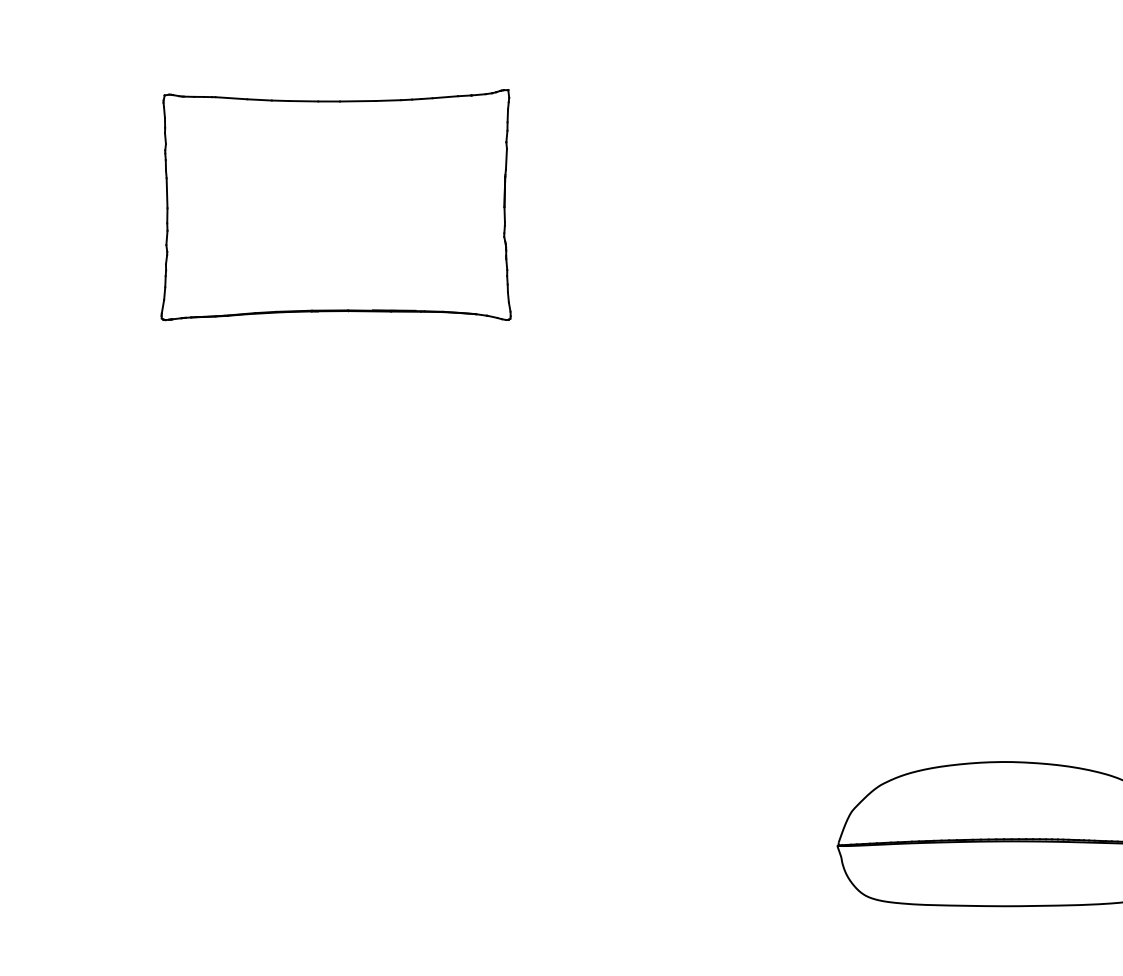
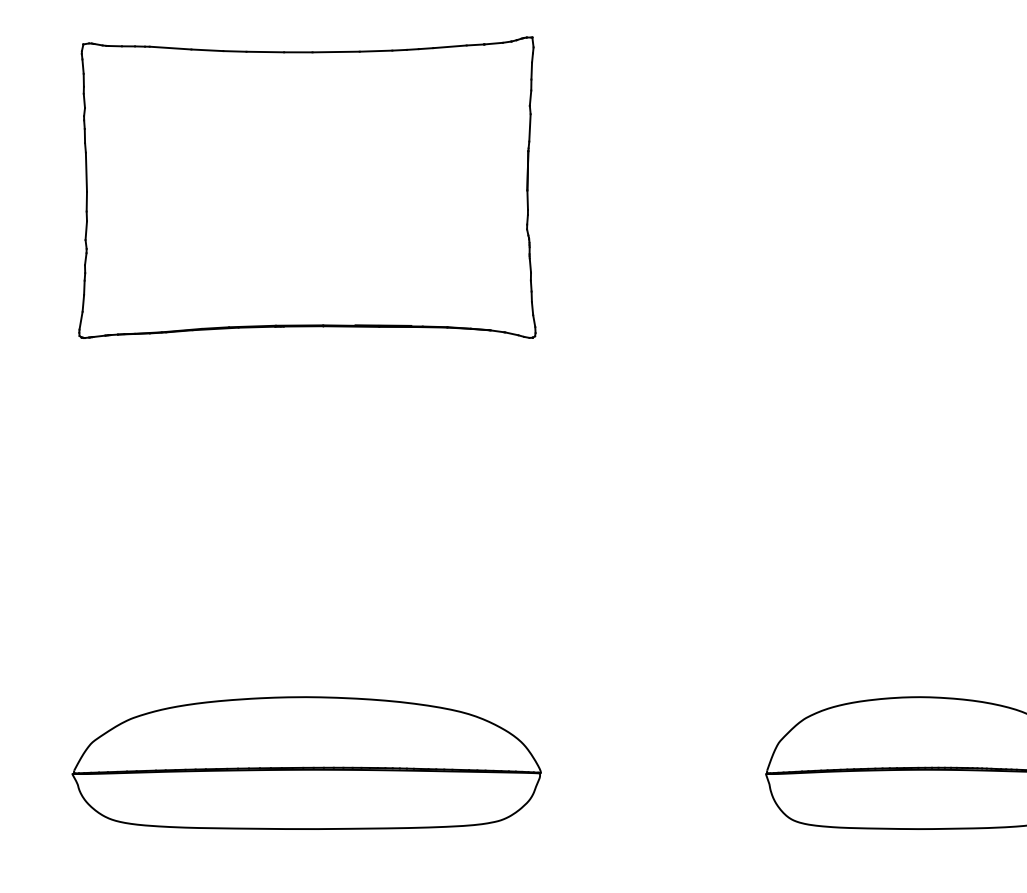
part: (335, 204) -> (306, 187), size x1.43
part: (335, 834) -> (306, 763), added

